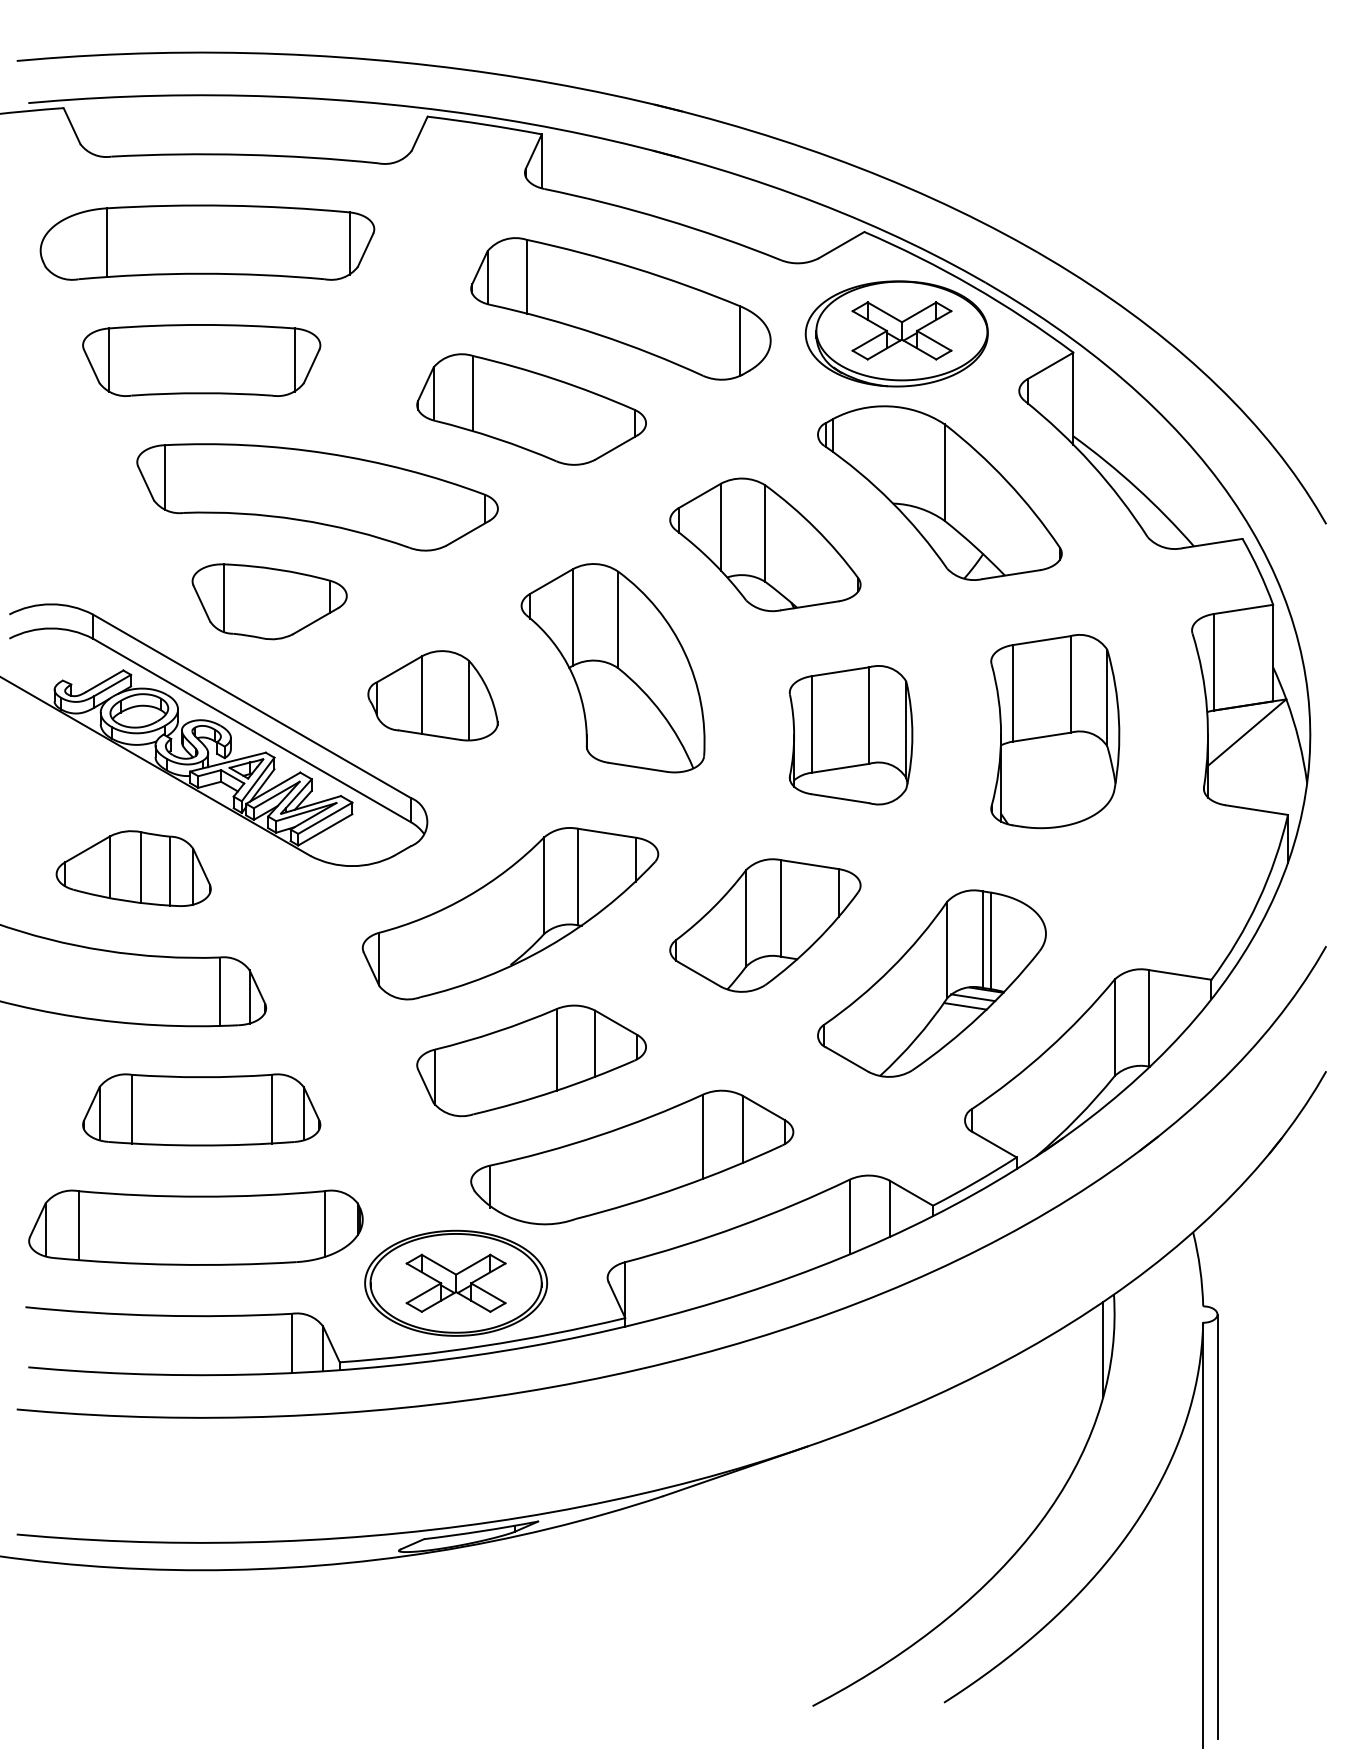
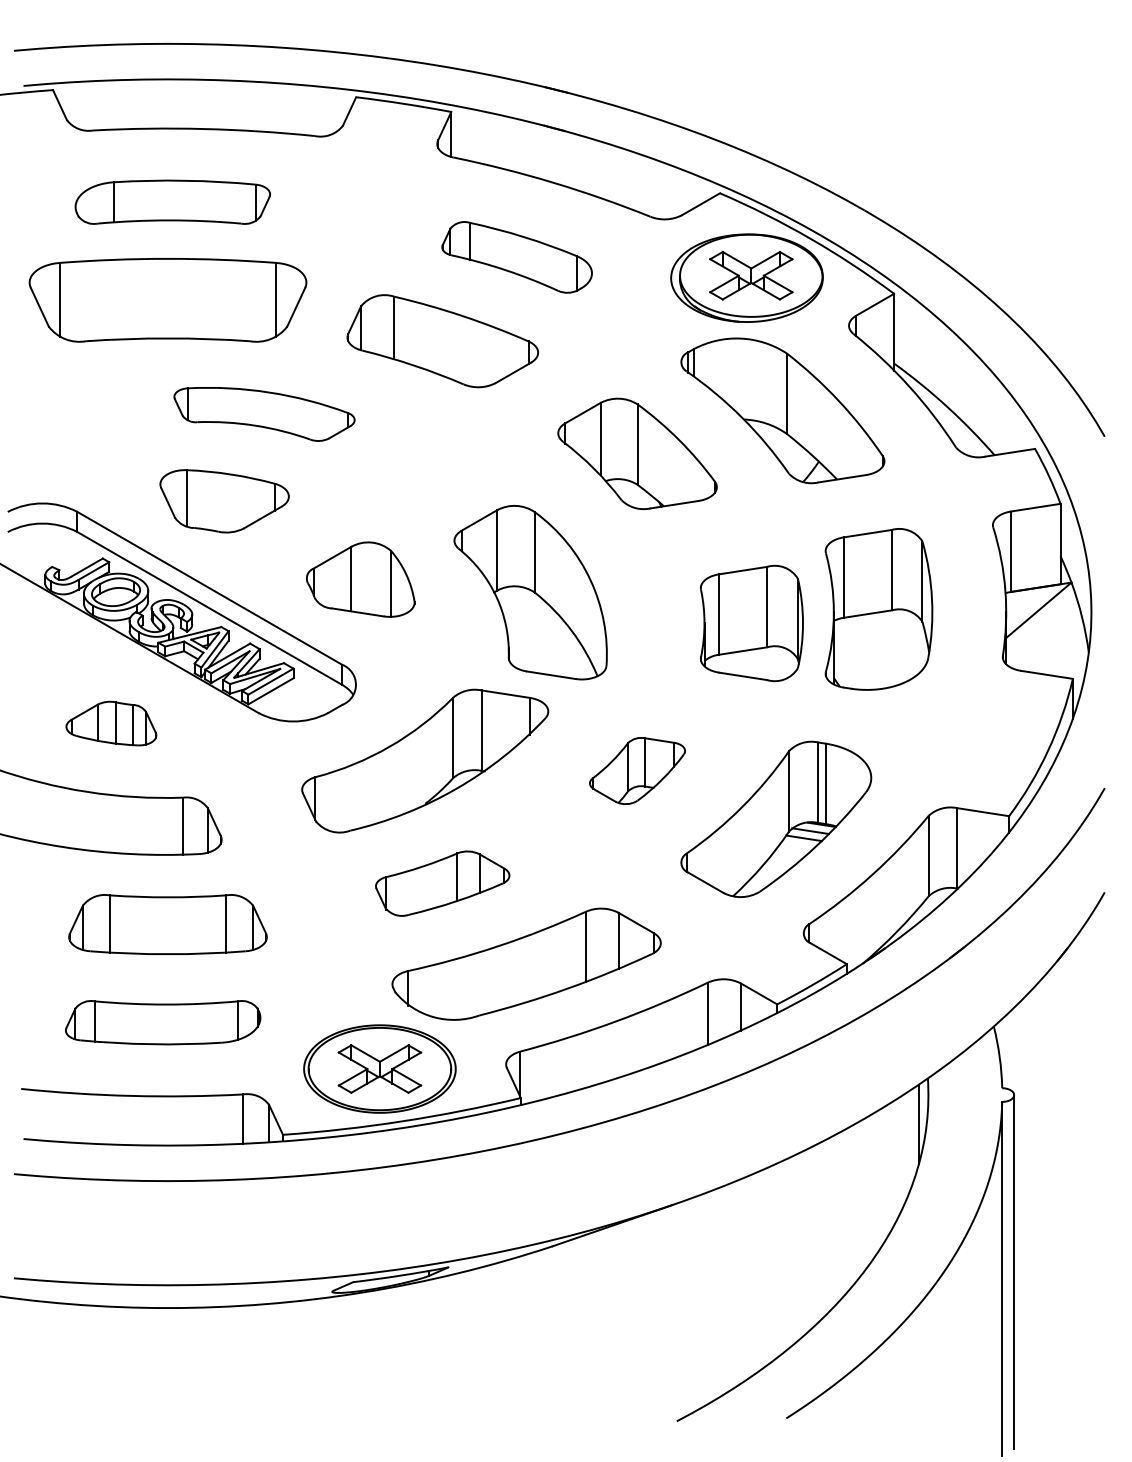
part: (207, 243) -> (172, 202), size x0.7
part: (620, 309) -> (516, 257), size x0.6
part: (201, 360) -> (167, 300), size x1.4
part: (317, 497) -> (264, 414), size x0.6
part: (612, 668) -> (530, 592), moved
part: (850, 735) -> (751, 623), moved
part: (133, 868) -> (111, 723), size x0.7
part: (765, 924) -> (637, 770), size x0.6
part: (531, 1060) -> (442, 883), size x0.7
part: (195, 1227) -> (162, 1022), size x0.7

